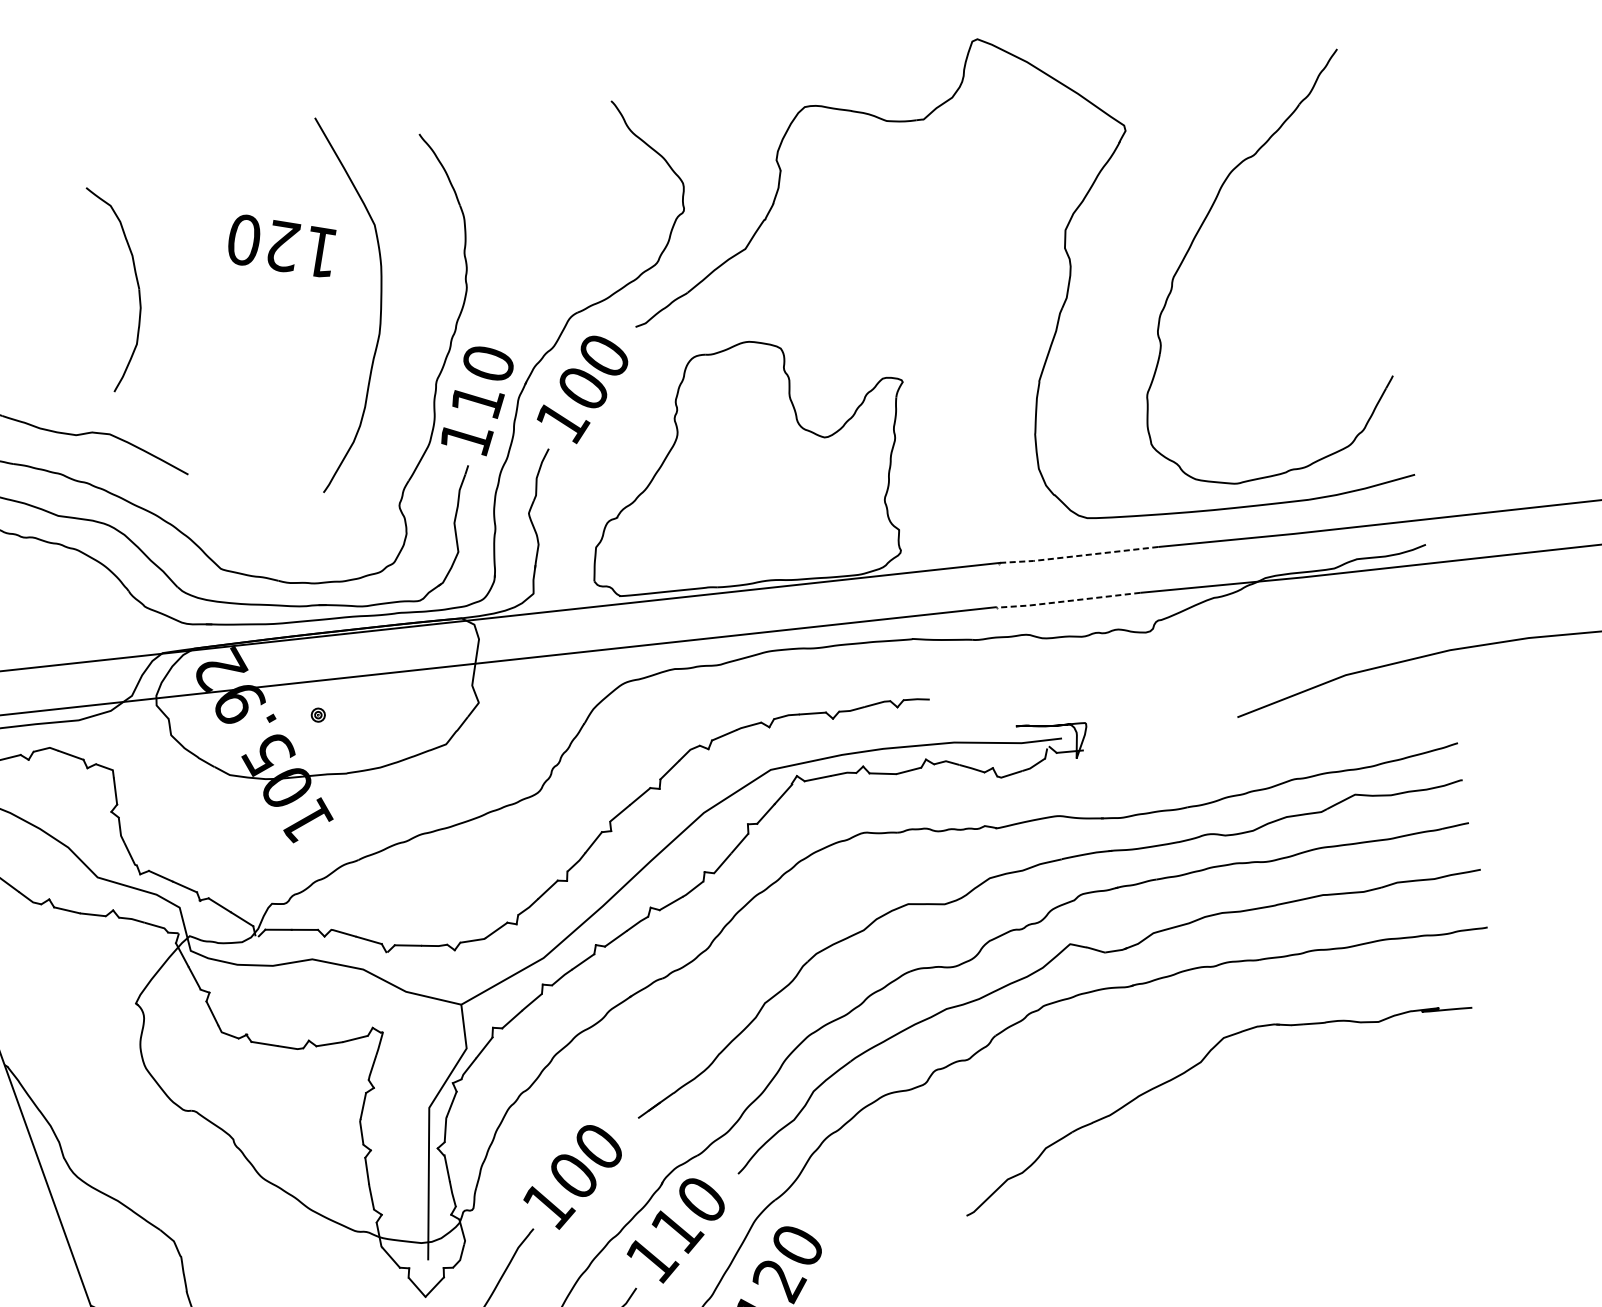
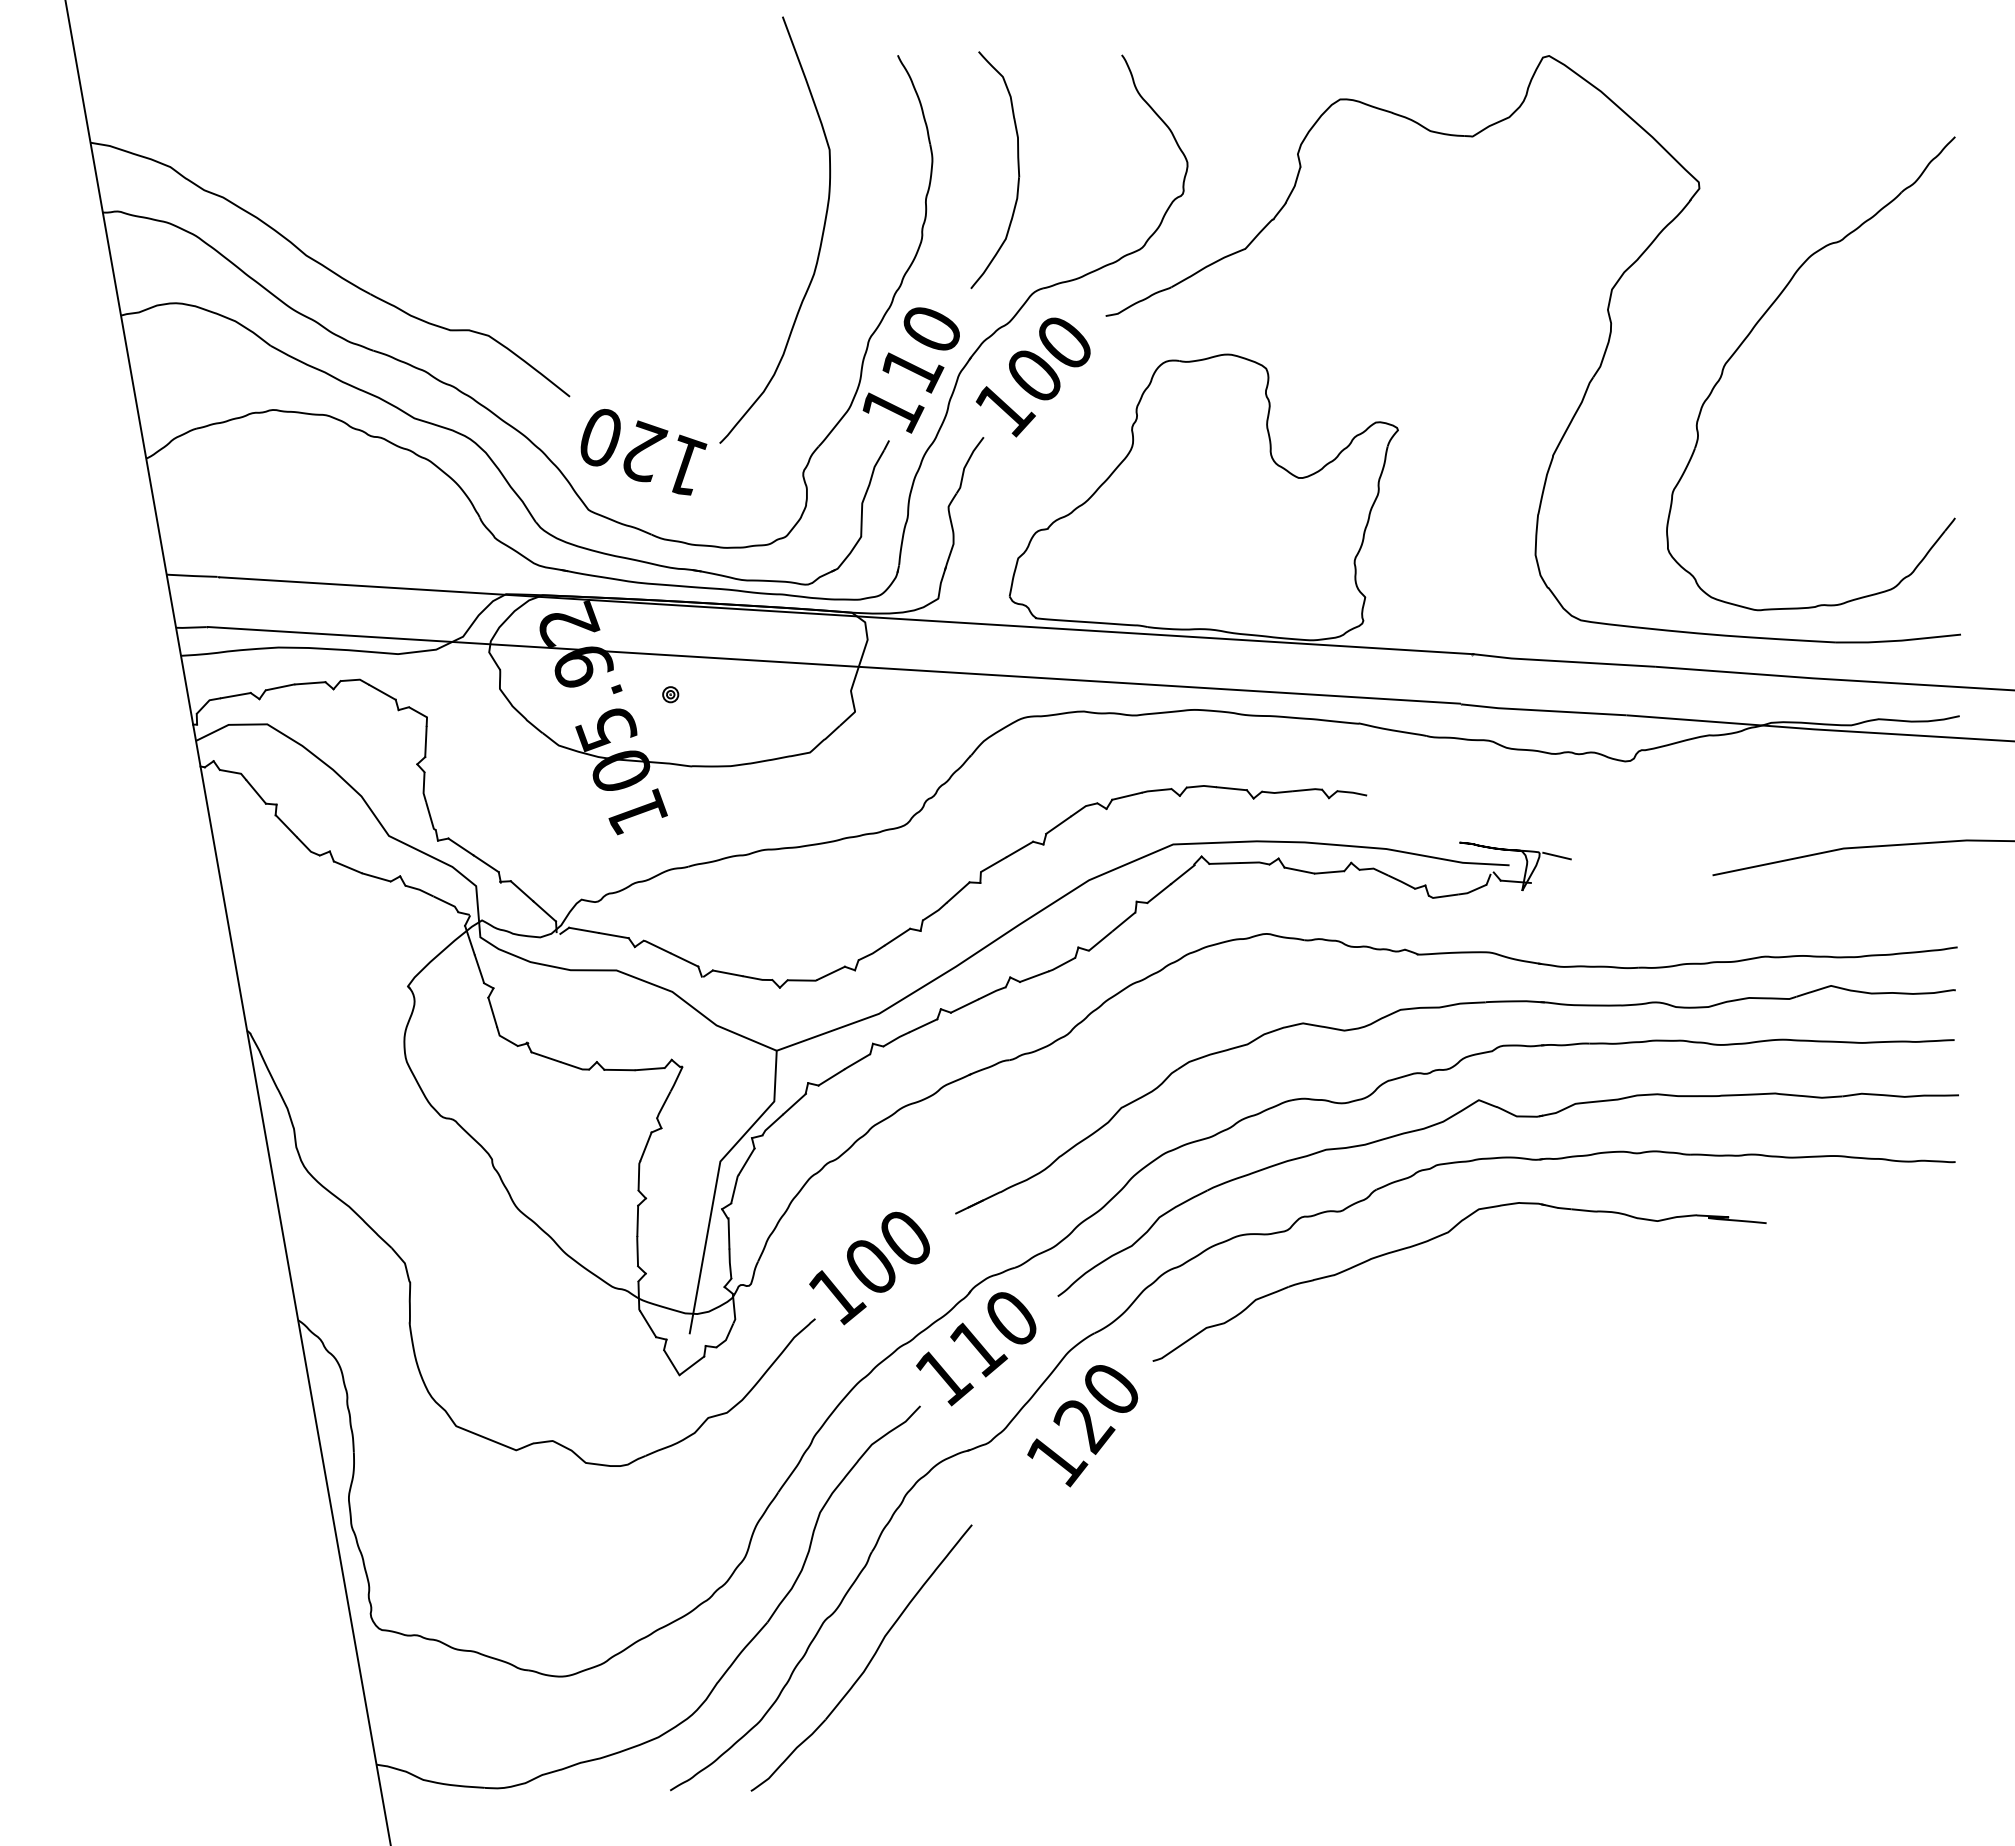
text: (282, 245) -> (643, 451), moved
part: (136, 282) -> (1017, 168), moved
line: (1078, 555) -> (1563, 661), dashed -> solid
line: (1068, 600) -> (1543, 710), dashed -> solid
line: (1100, 723) -> (1556, 855), added
part: (1195, 1066) -> (1441, 1236), moved

